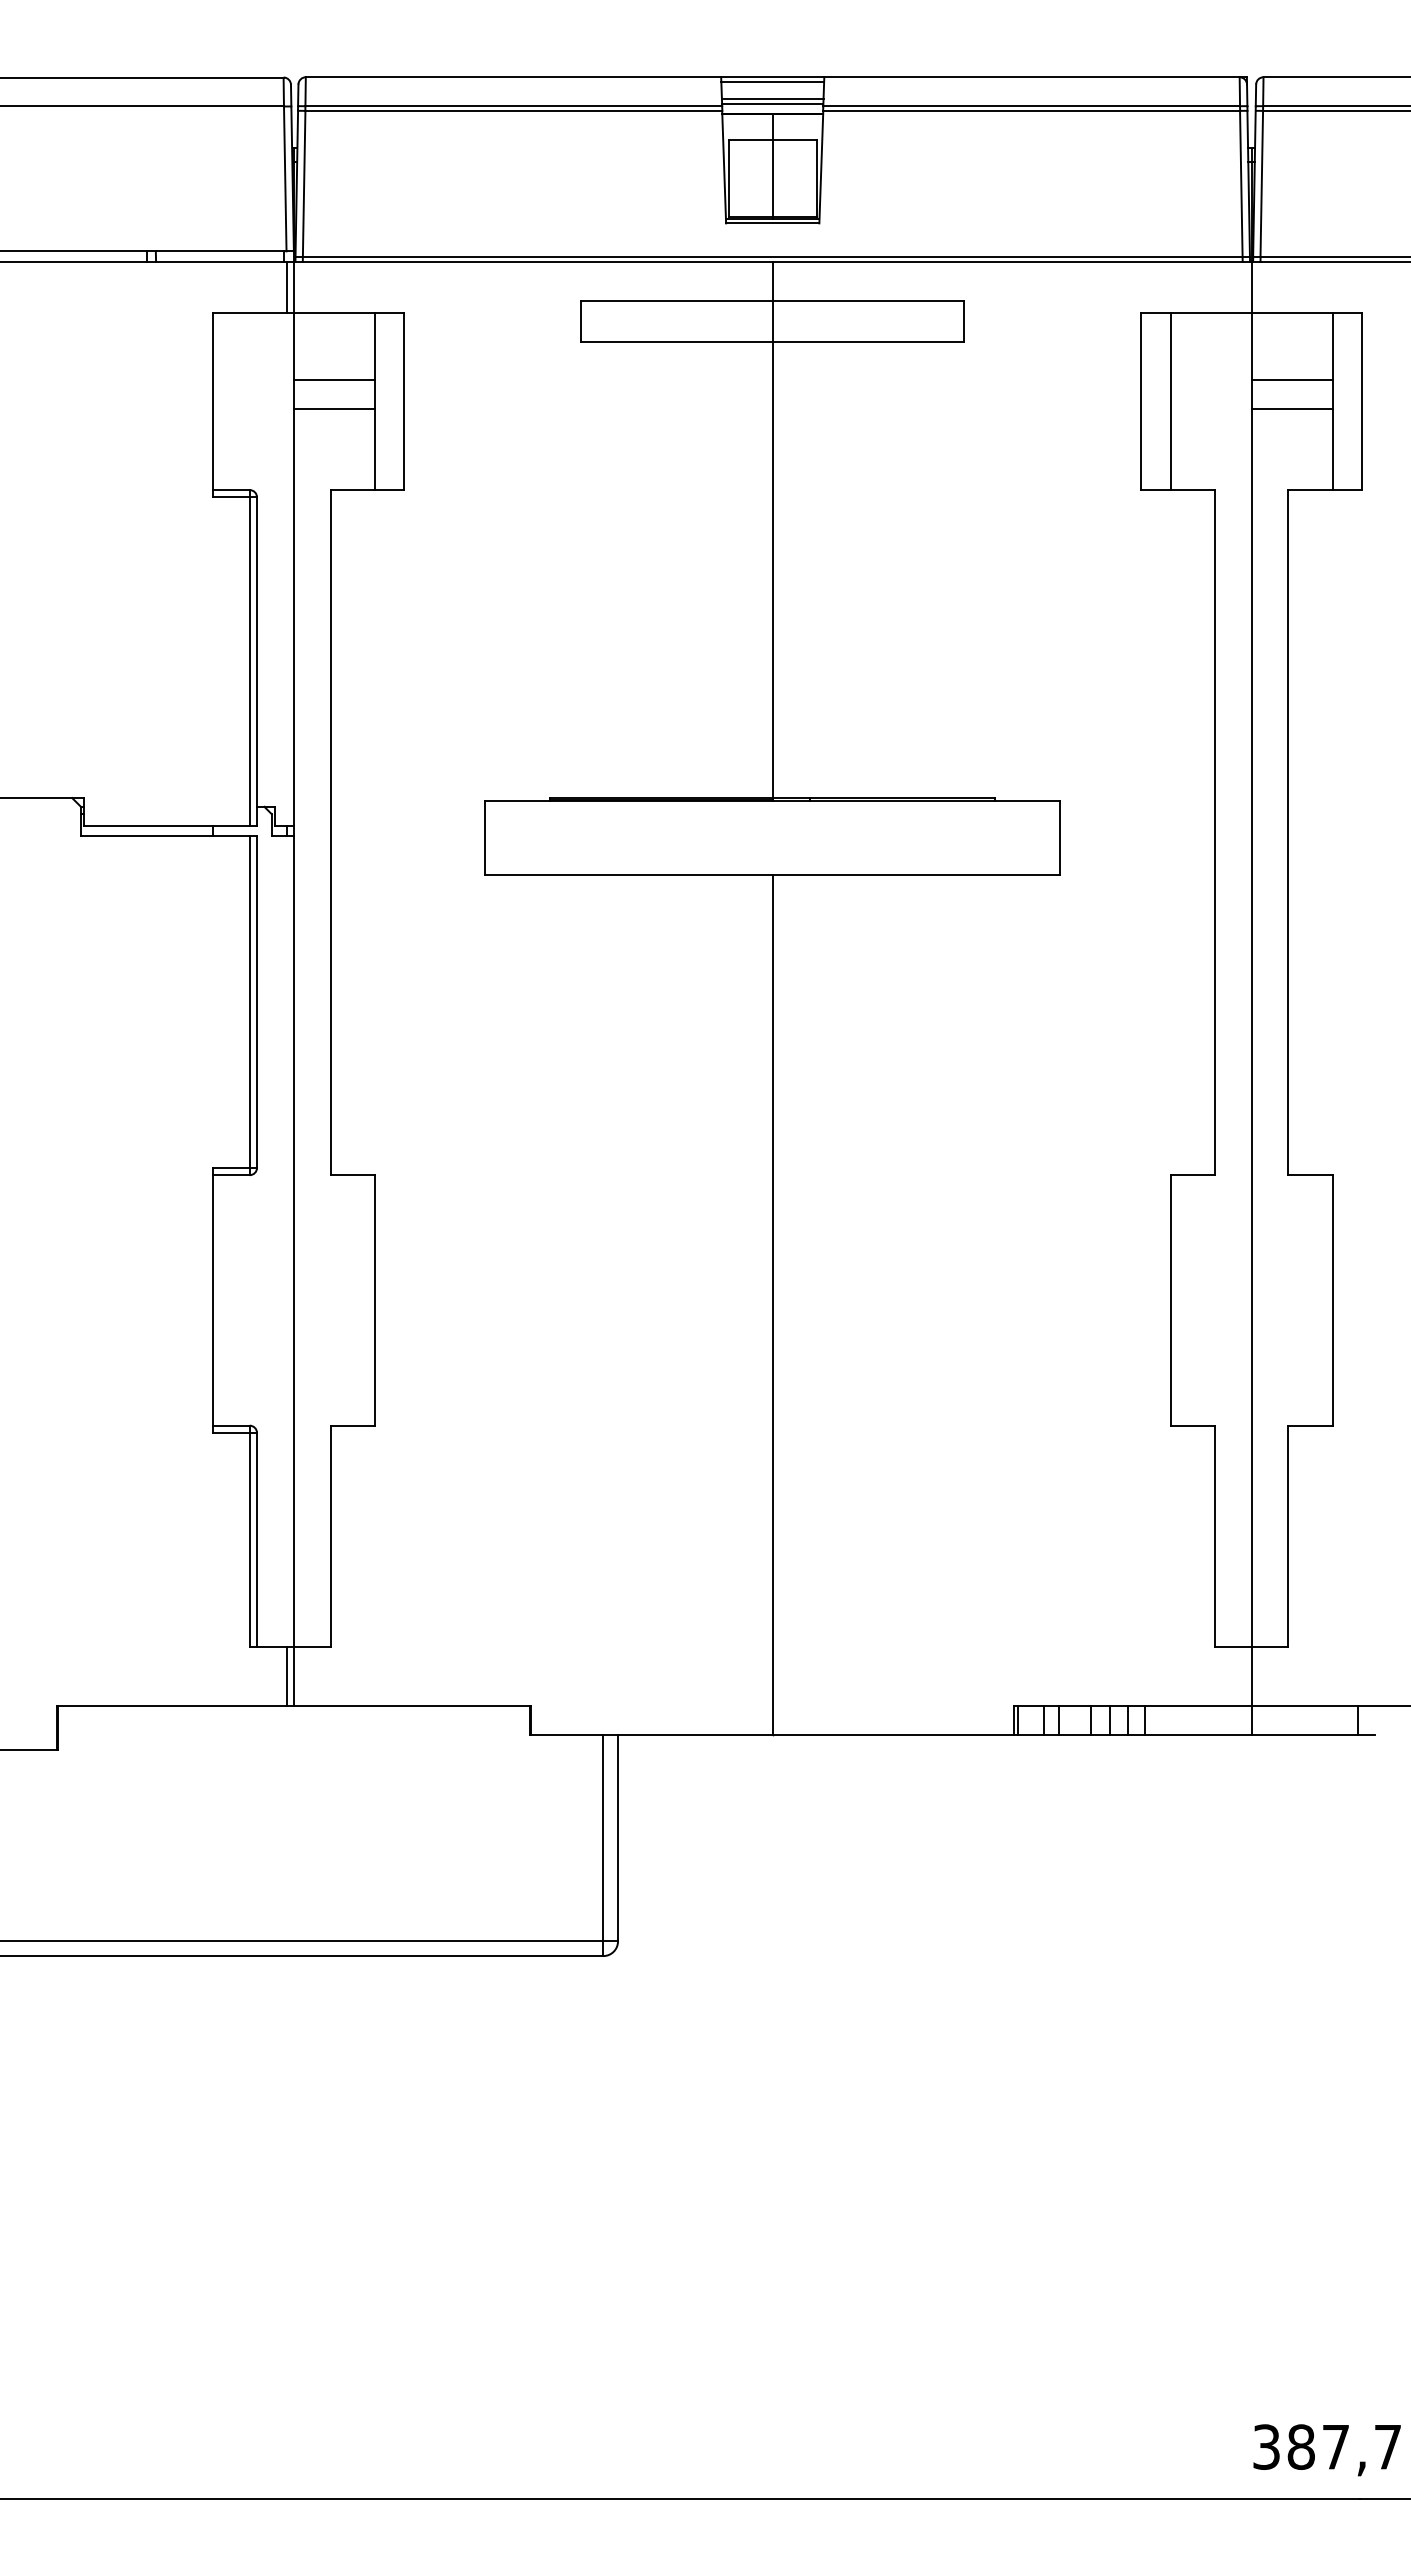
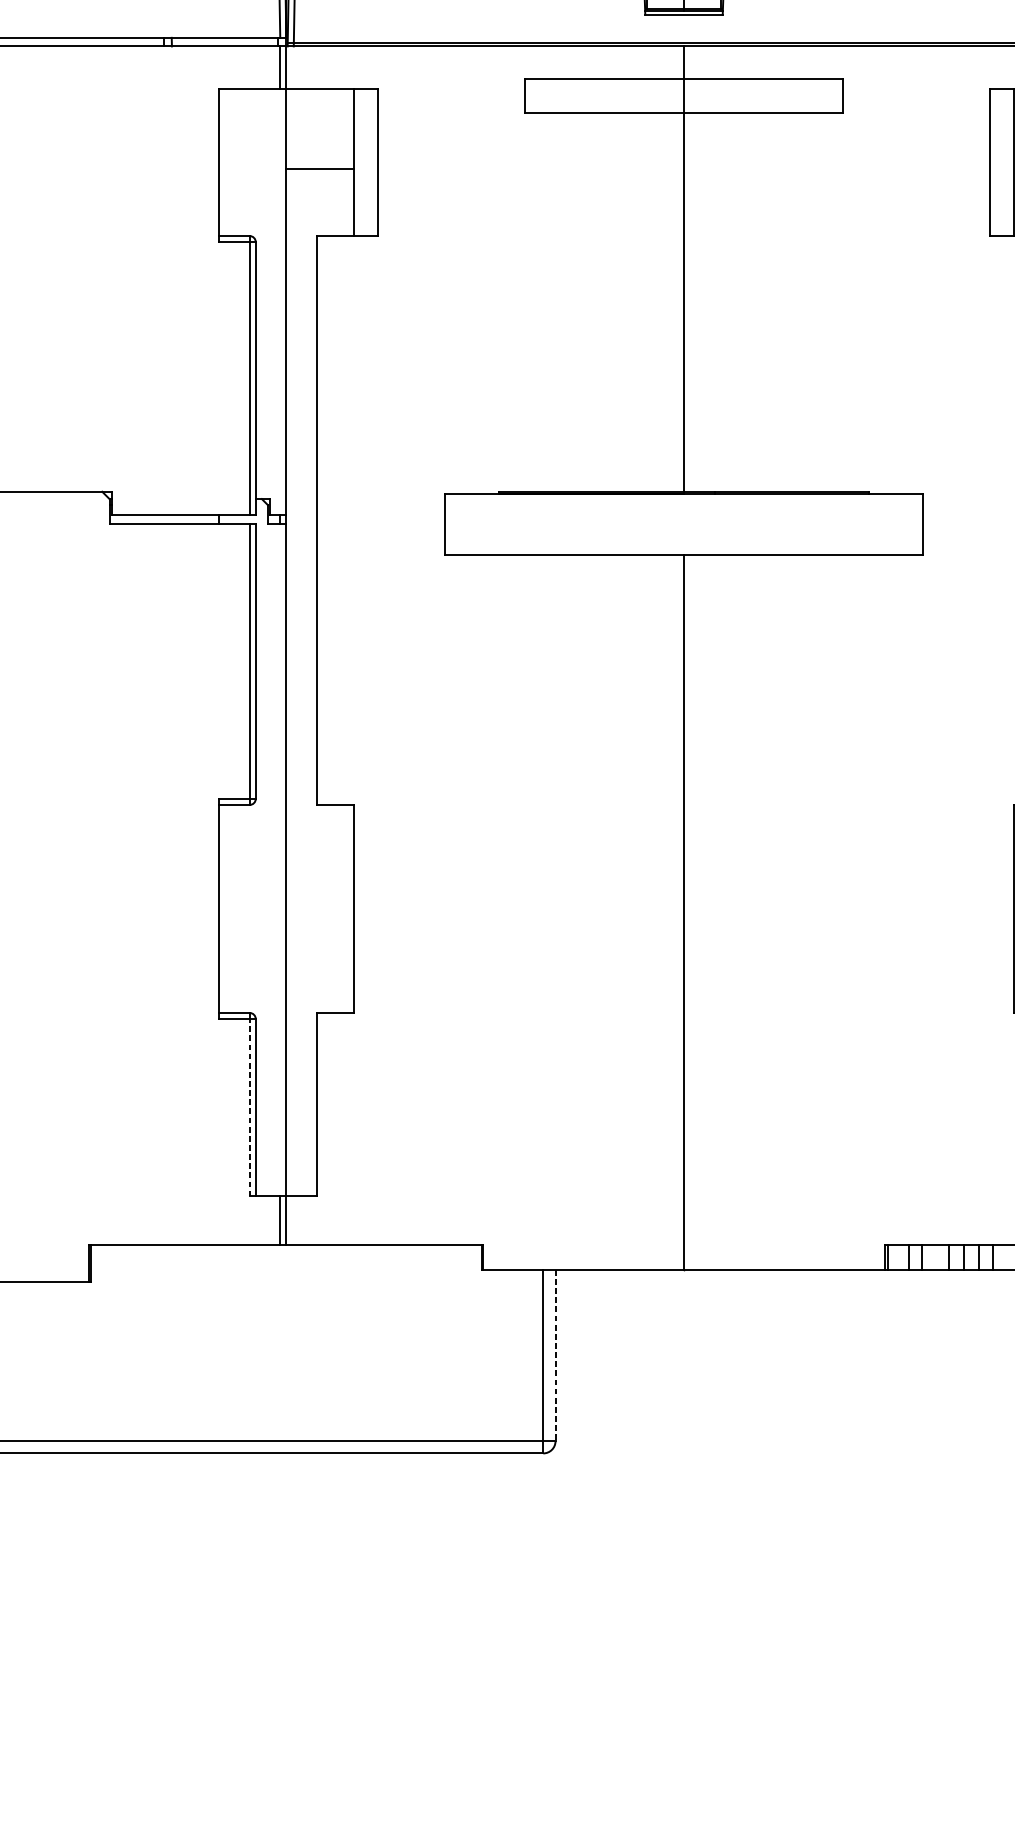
line: (333, 379) -> (319, 144), removed
line: (249, 1539) -> (249, 1107), solid -> dashed
line: (618, 1838) -> (555, 1355), solid -> dashed

